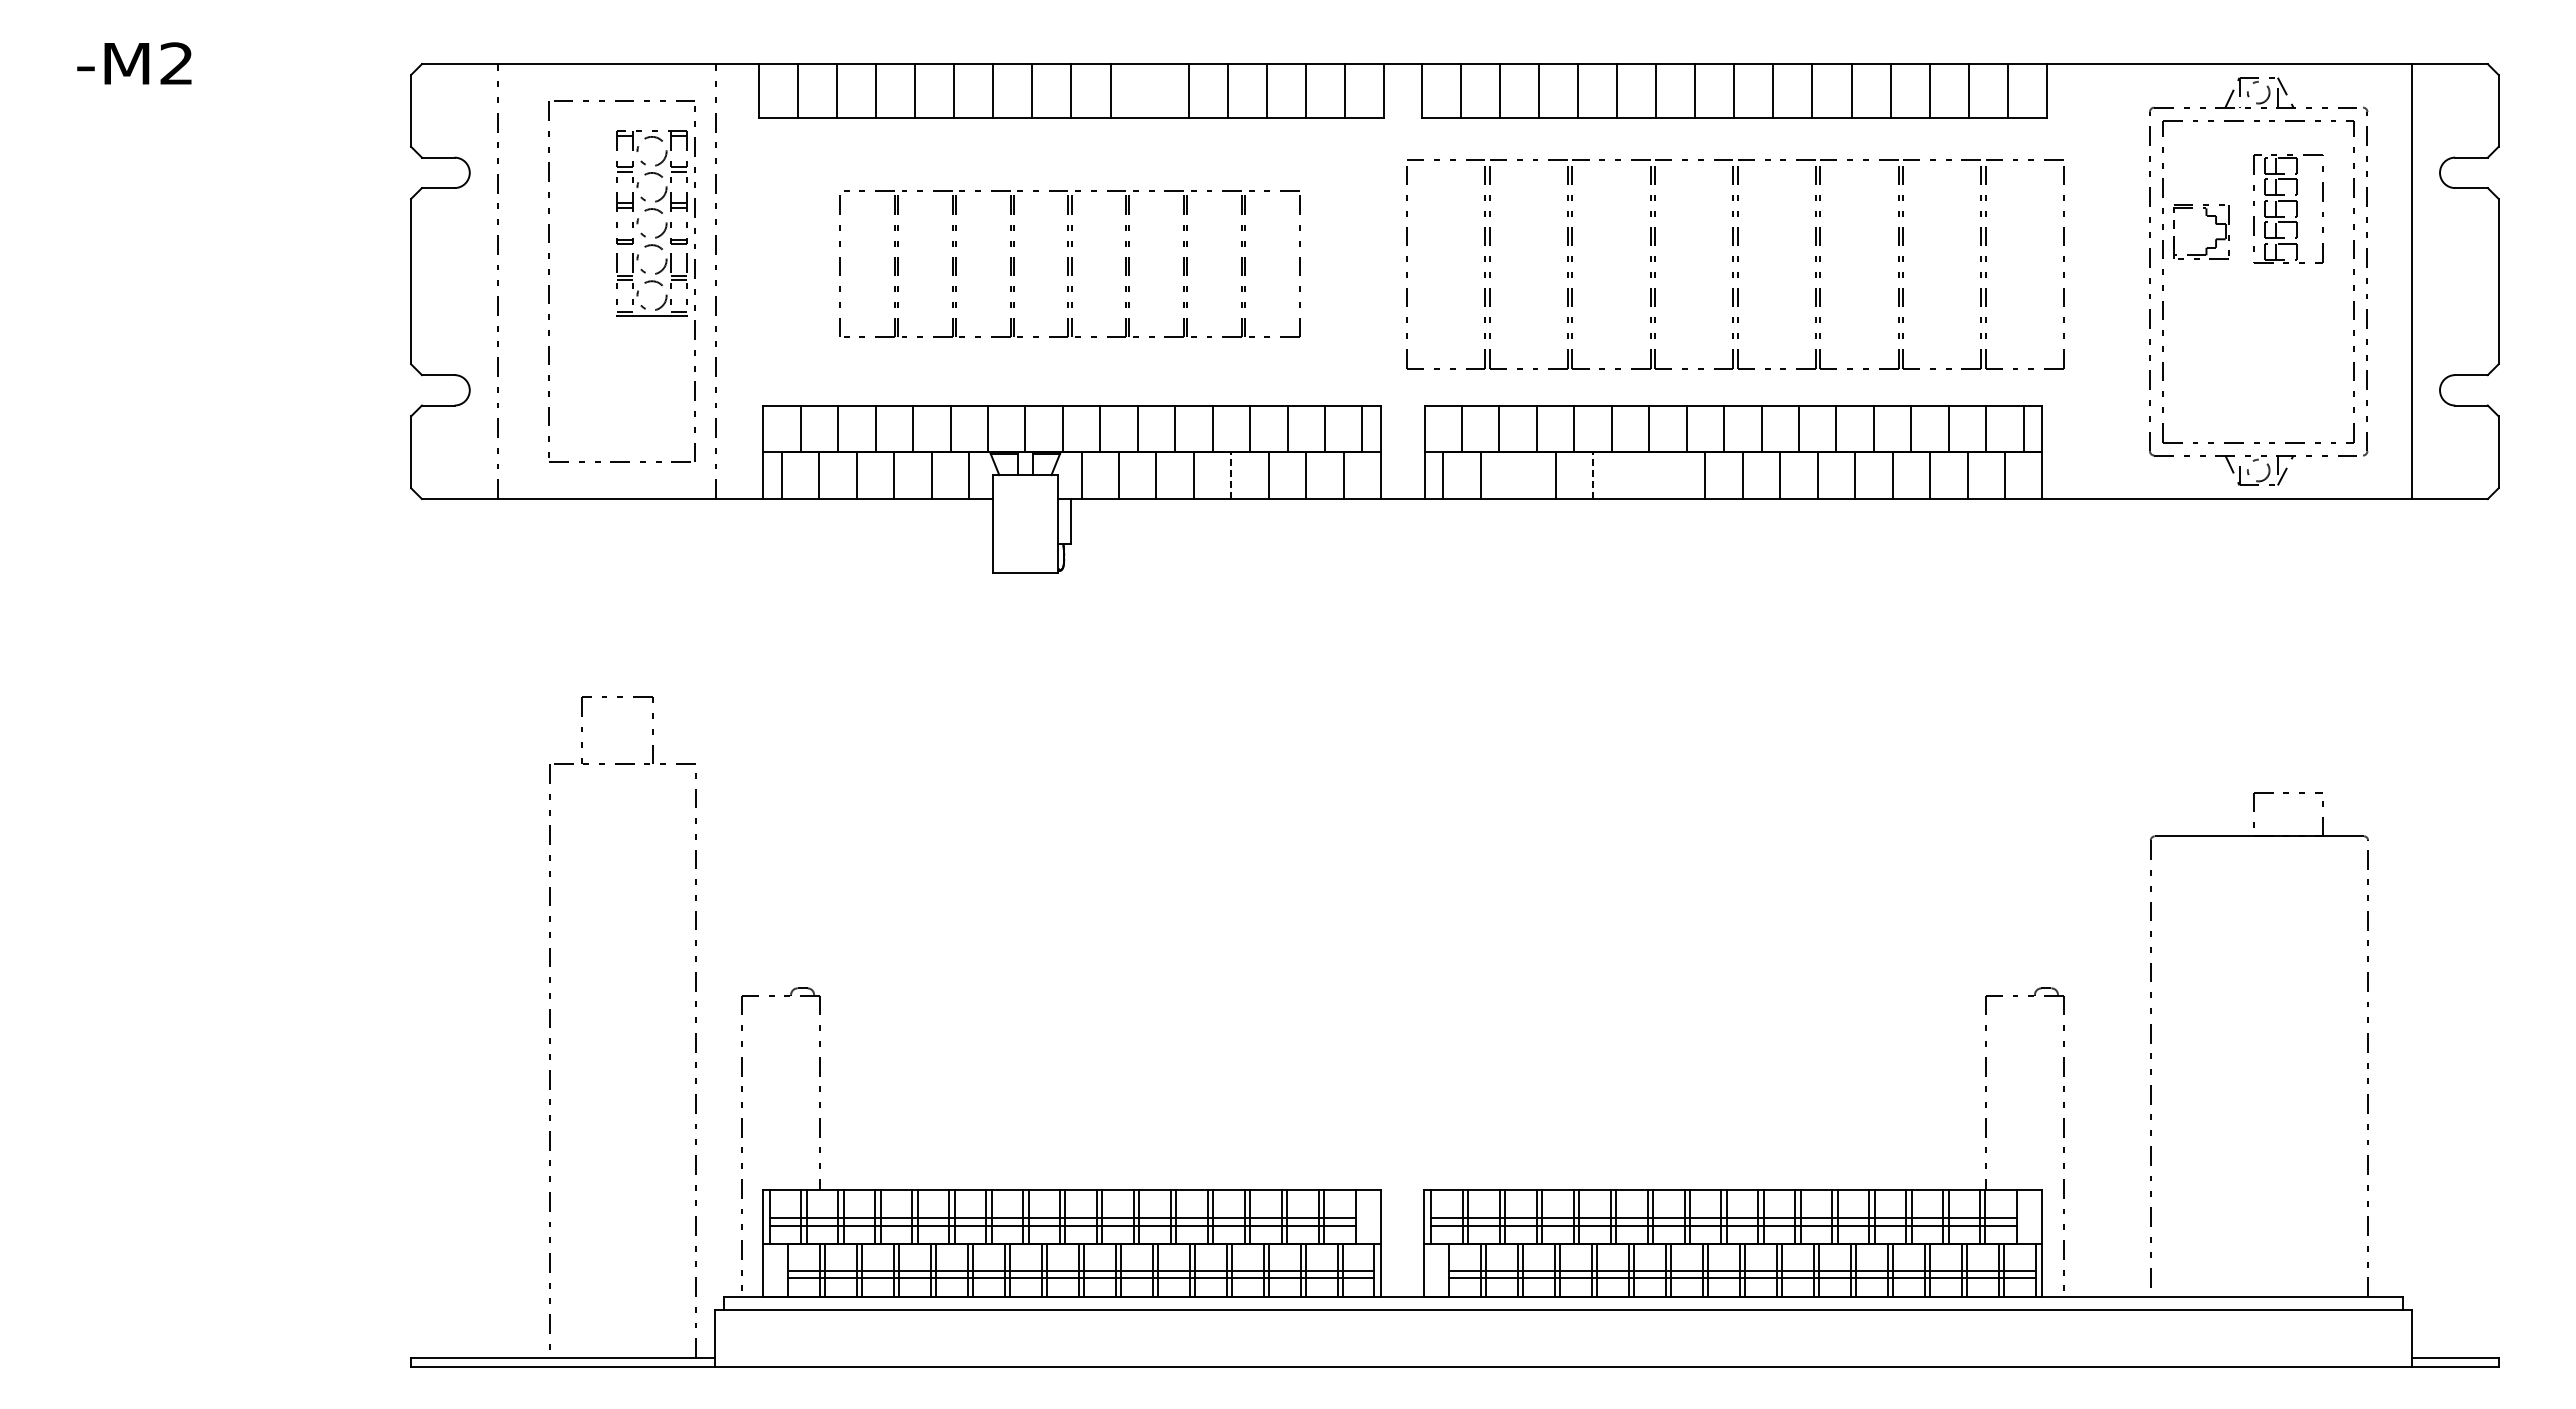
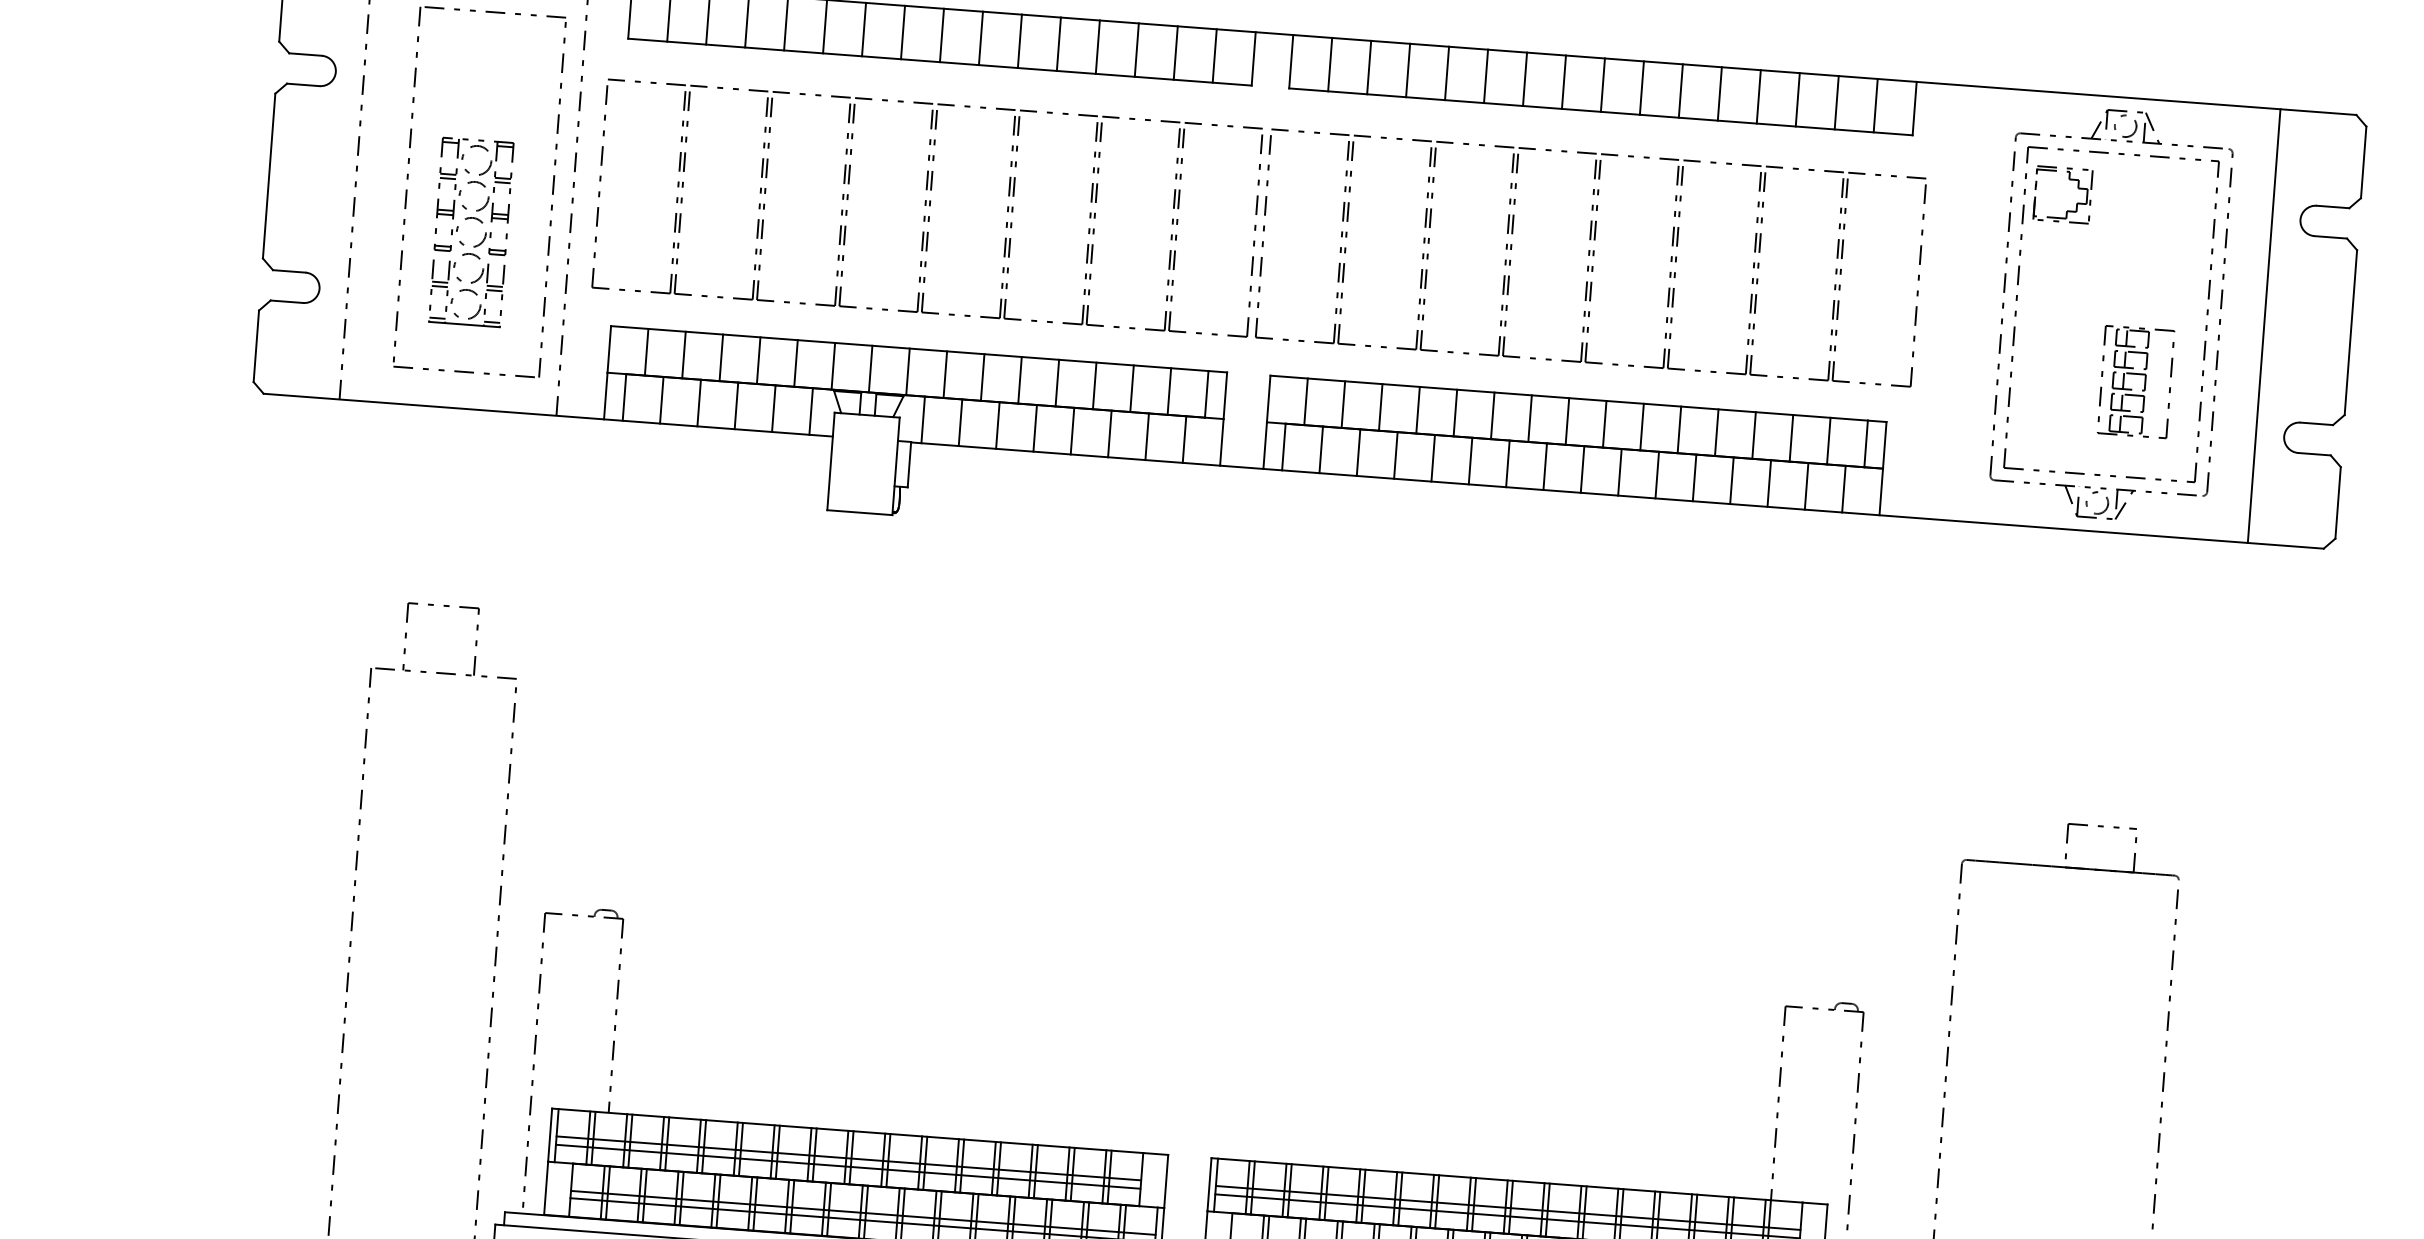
line: (1149, 90) -> (1019, 40), added
part: (2288, 201) -> (2136, 374), moved
part: (646, 211) -> (466, 219), moved
part: (2215, 224) -> (2077, 188), moved
part: (1069, 264) -> (926, 208), size x1.43
line: (1231, 475) -> (1072, 430), dashed -> solid
line: (1518, 475) -> (1358, 452), added
line: (1593, 475) -> (1433, 458), dashed -> solid
line: (1630, 475) -> (1470, 460), added
line: (1667, 475) -> (1507, 463), added

